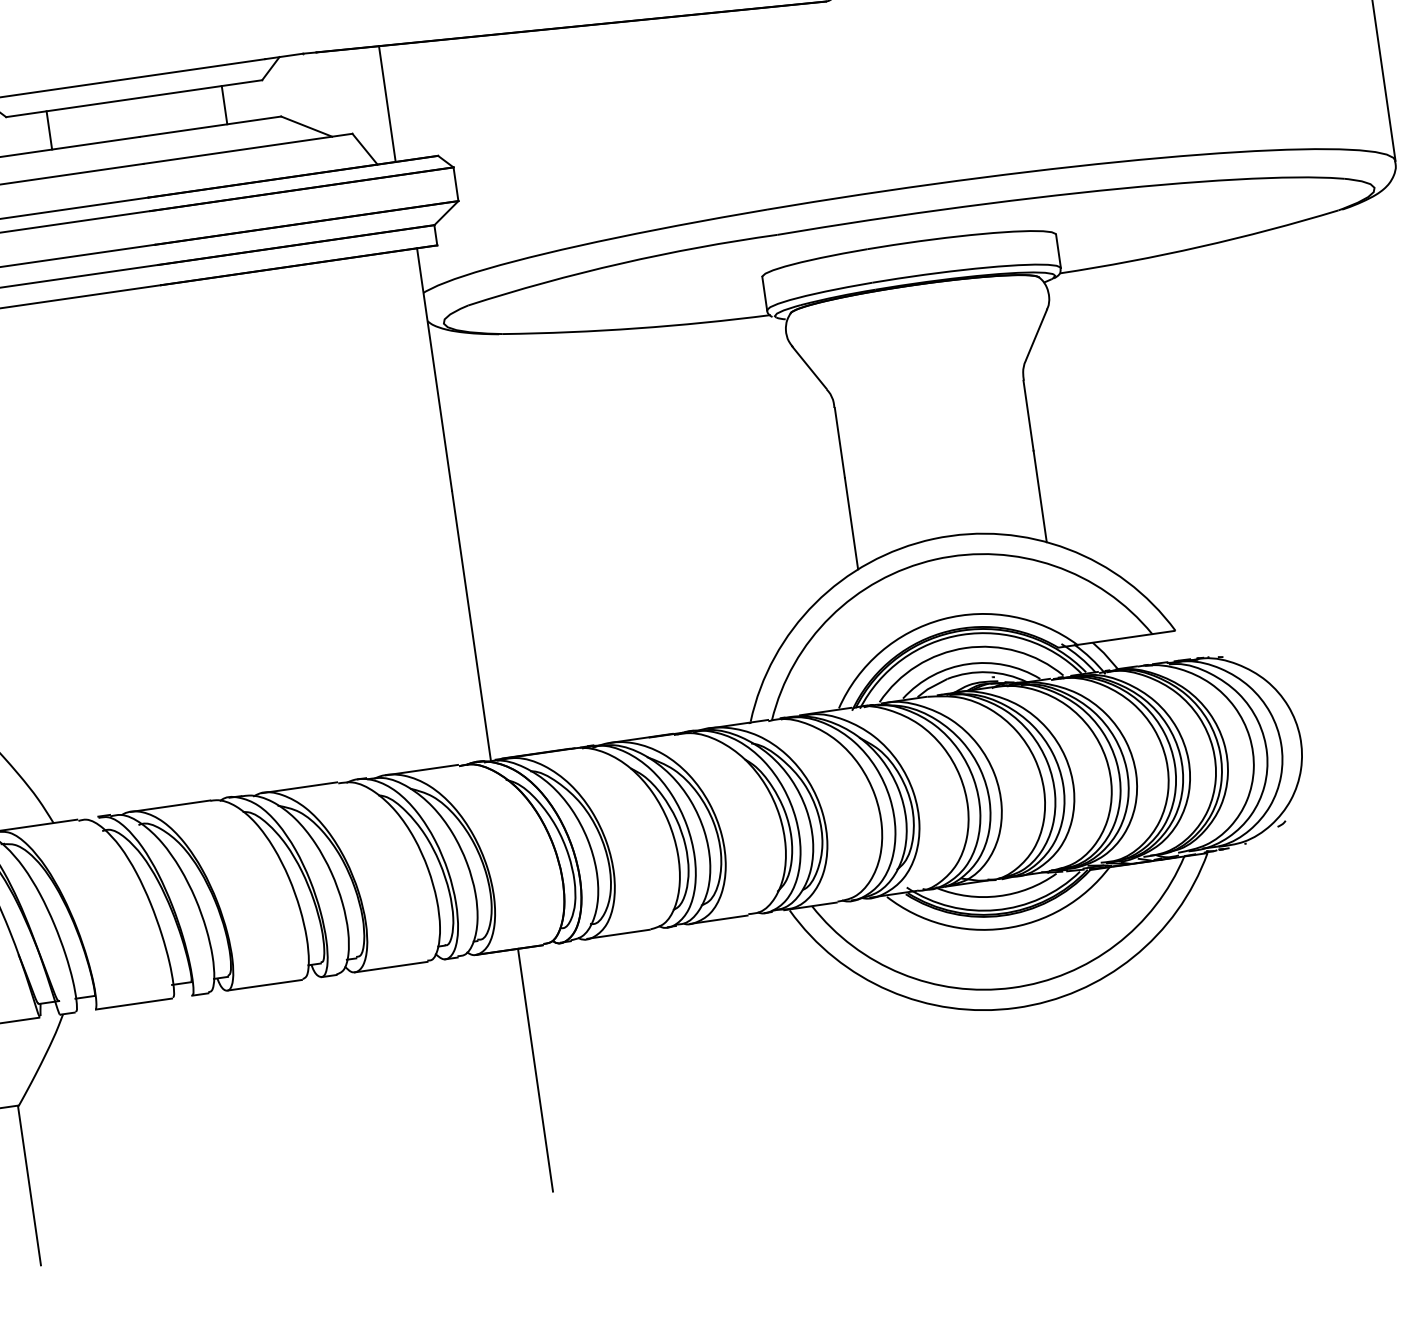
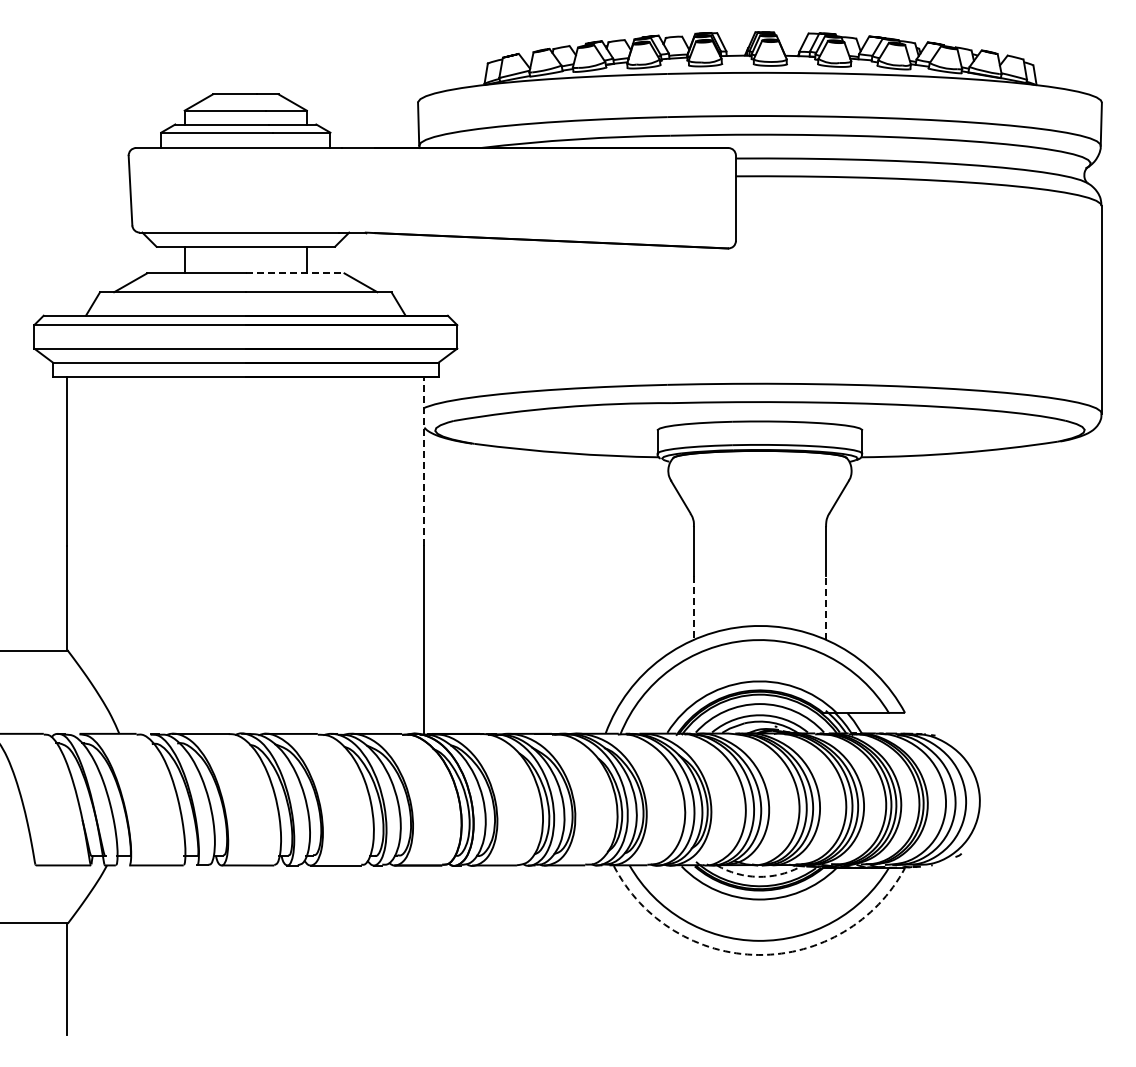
line: (387, 102) -> (418, 274), removed
line: (210, 126) -> (295, 273), solid -> dashed
line: (434, 369) -> (424, 461), solid -> dashed
line: (1039, 496) -> (825, 607), solid -> dashed
line: (851, 523) -> (694, 607), solid -> dashed
arc: (999, 895) -> (758, 876), solid -> dashed
arc: (1015, 1007) -> (758, 954), solid -> dashed
line: (535, 1069) -> (424, 949), removed

